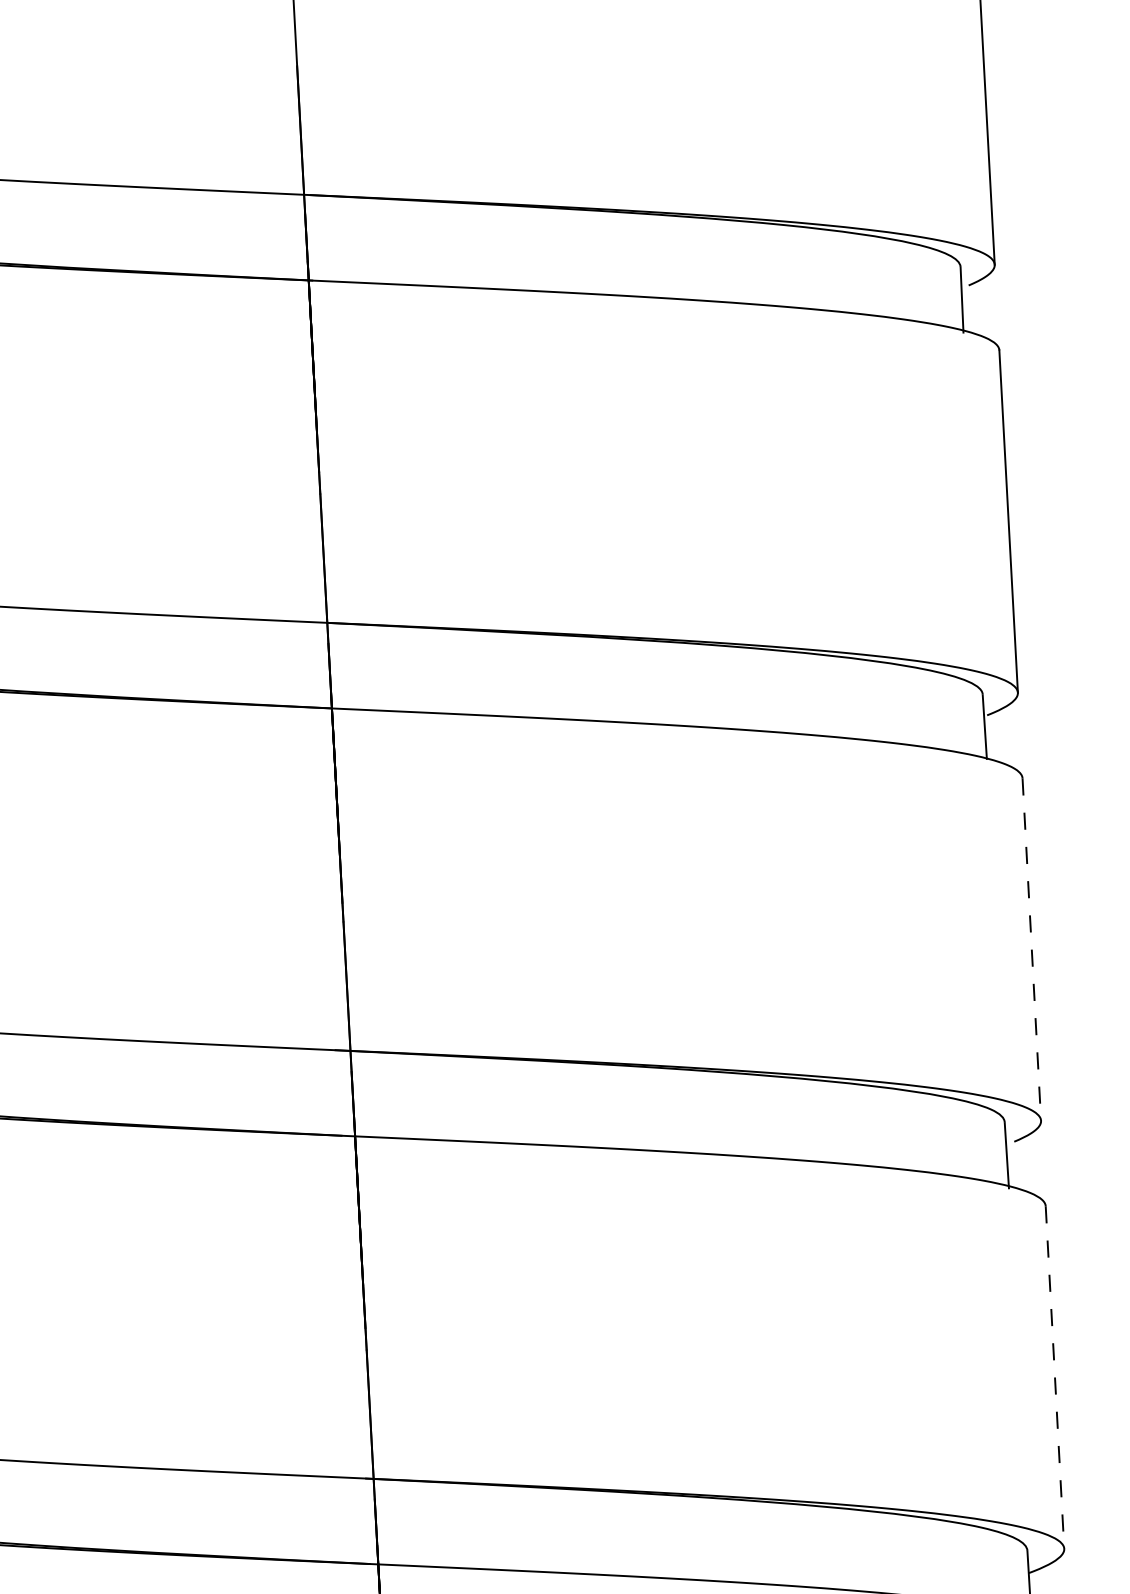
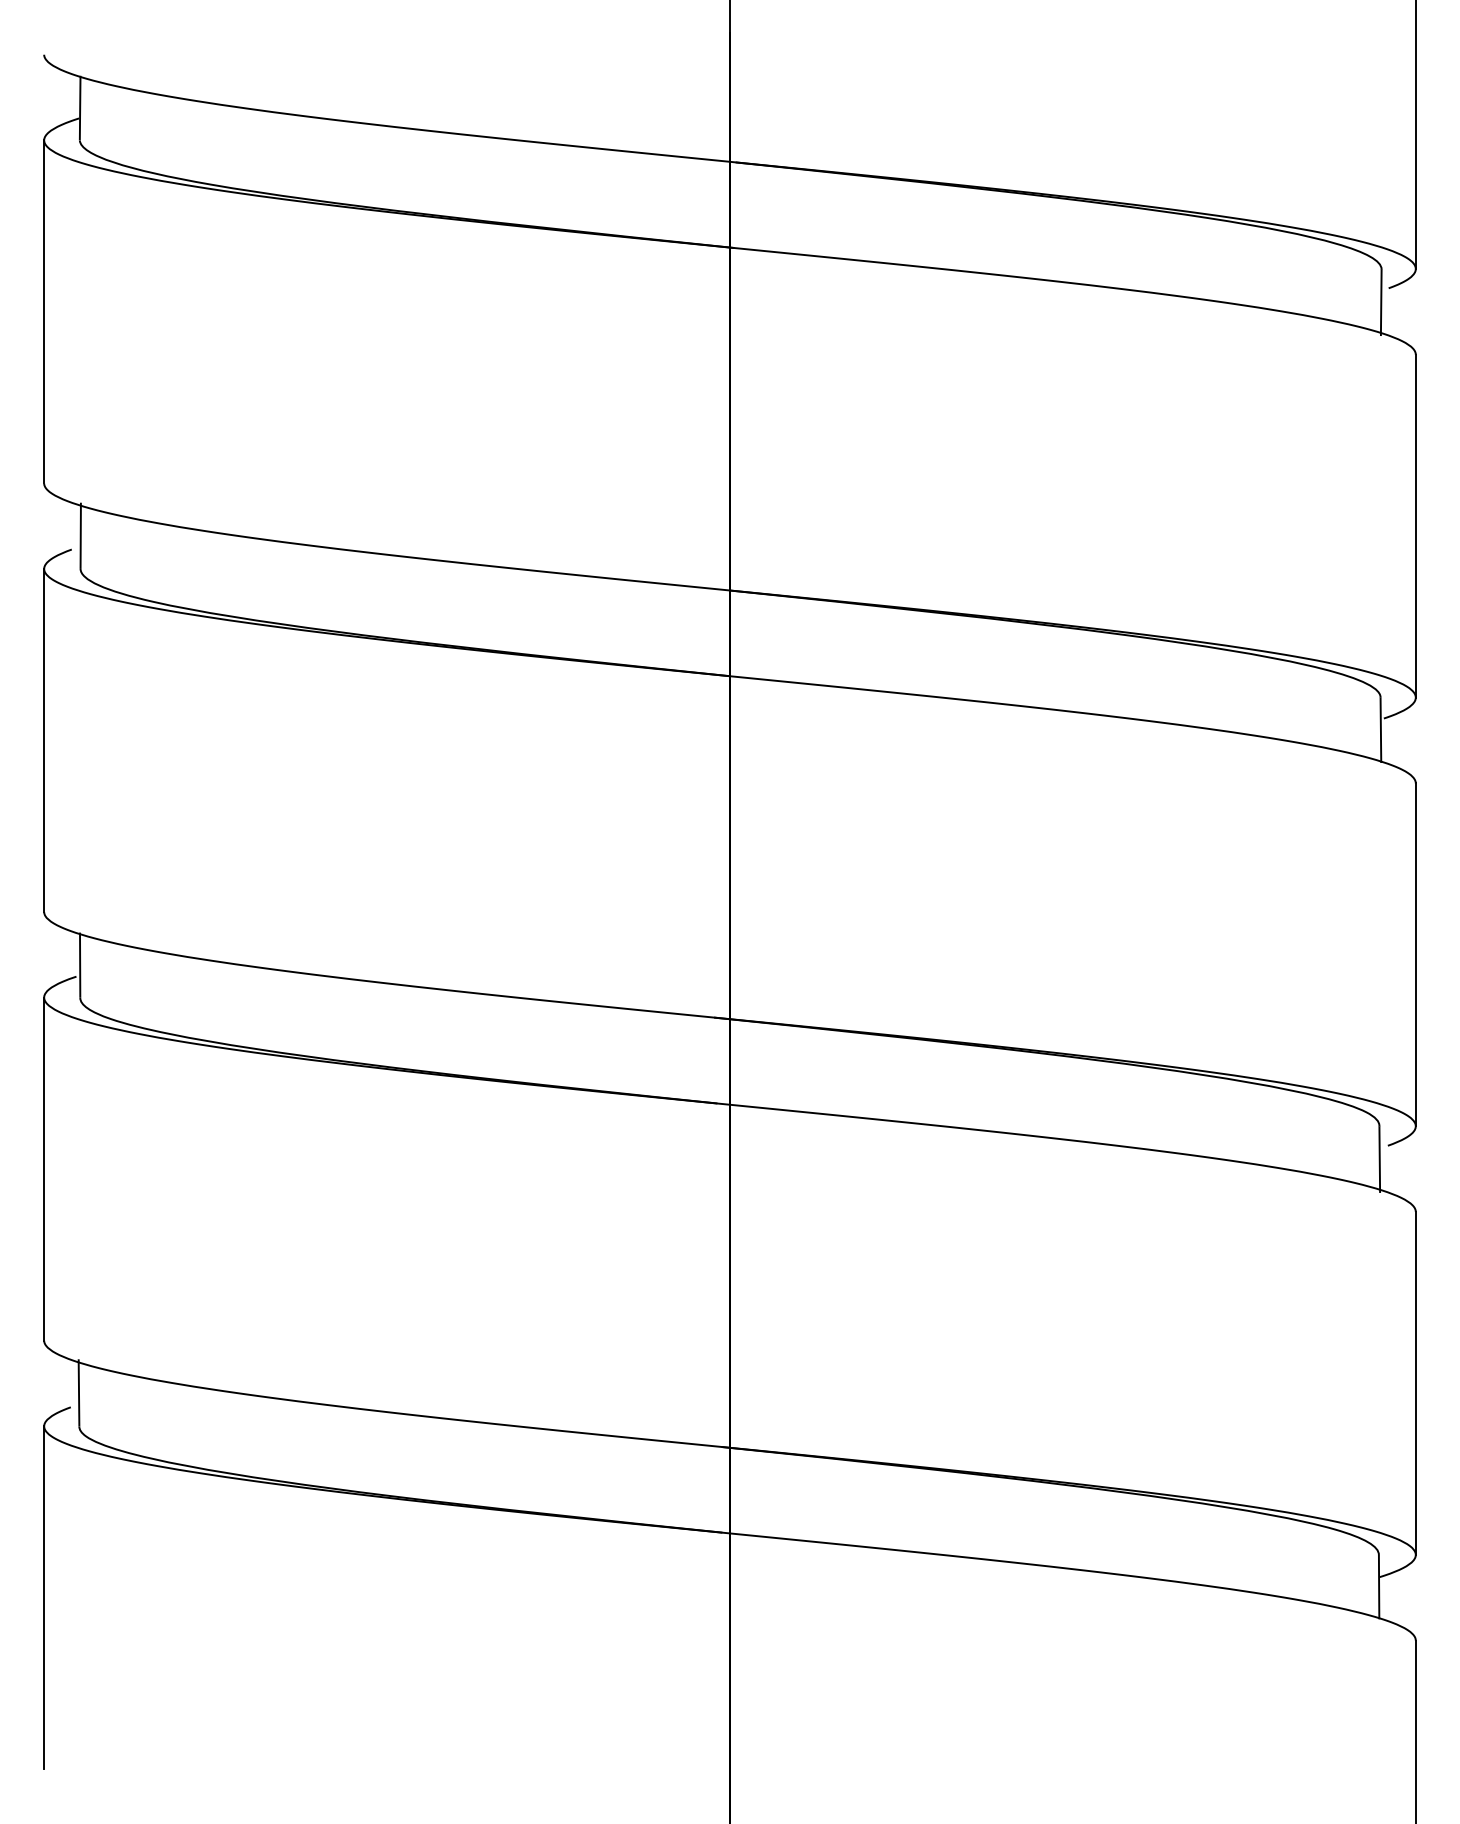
line: (1031, 950) -> (1415, 955), dashed -> solid
line: (1054, 1377) -> (1415, 1383), dashed -> solid

